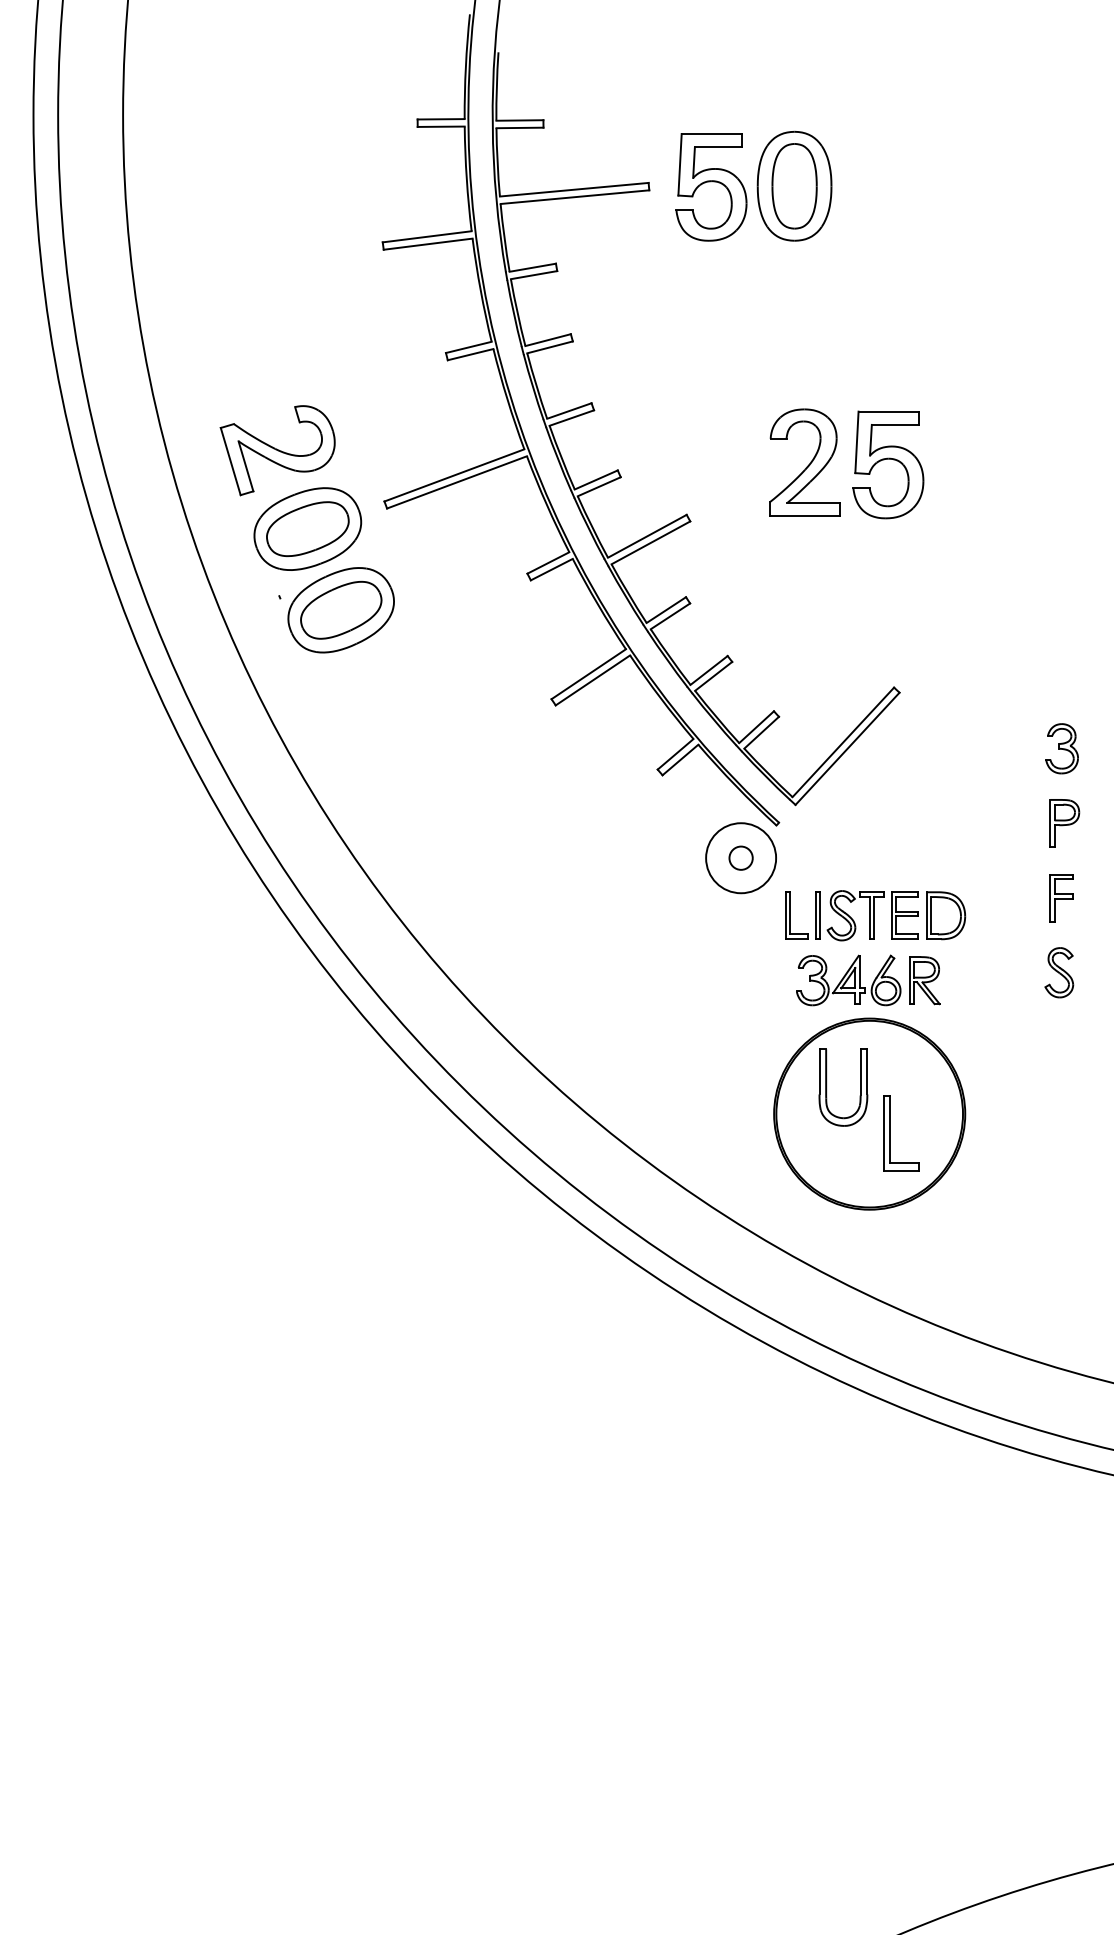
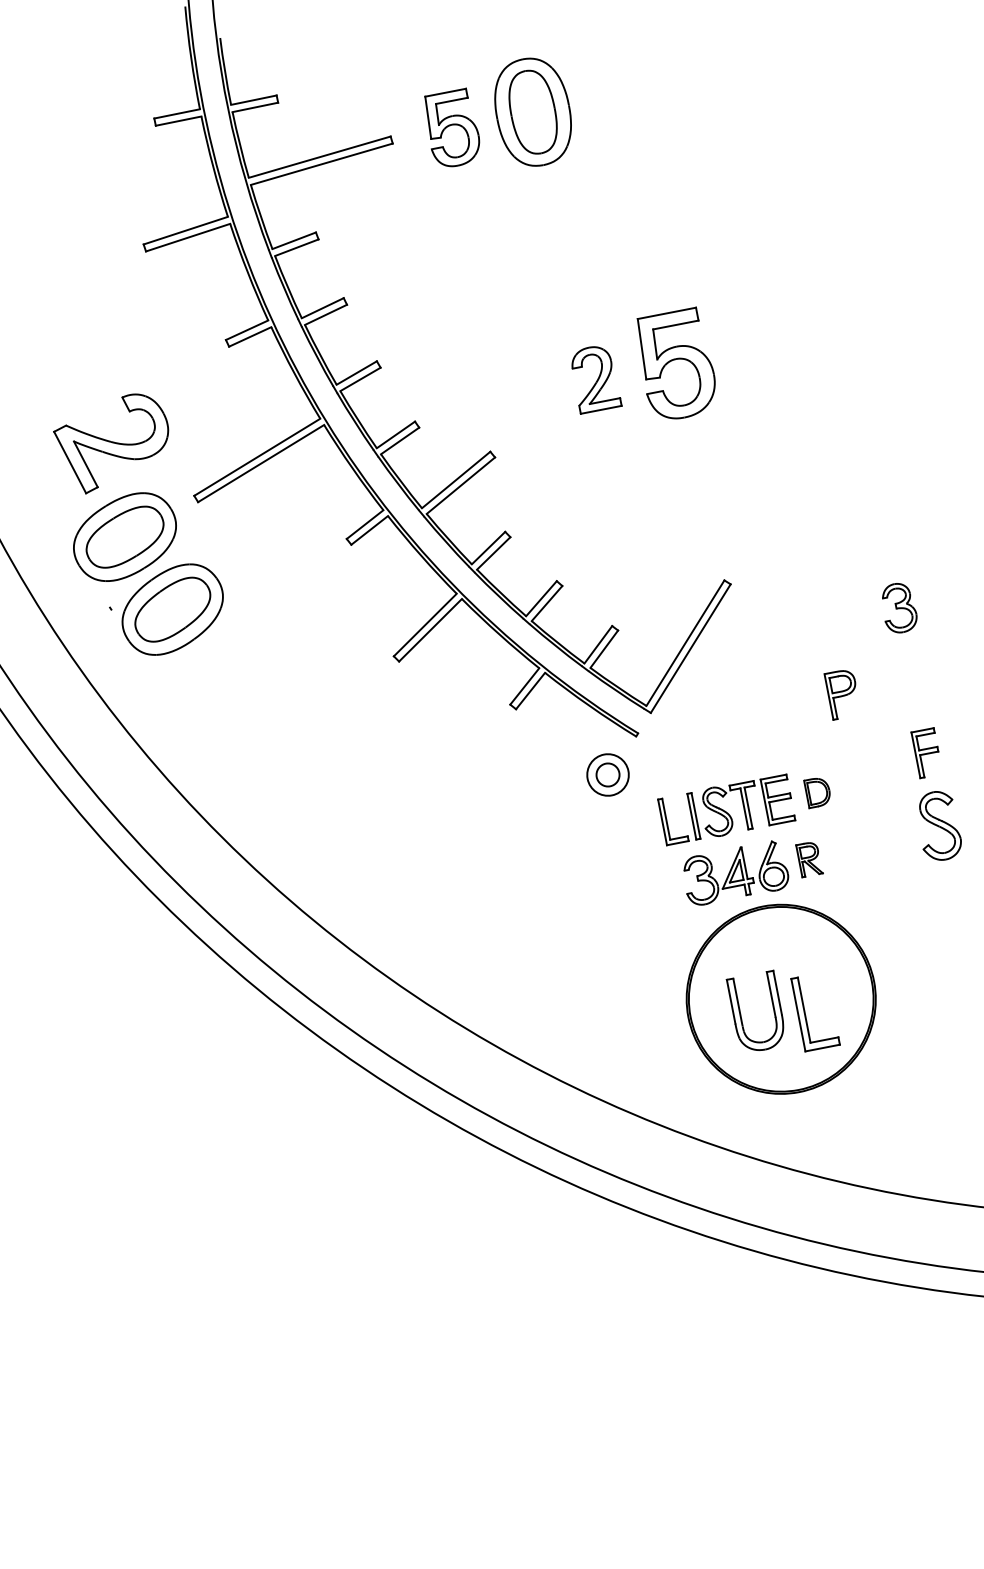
part: (711, 187) -> (452, 129), size x0.7
part: (277, 450) -> (113, 443), moved
part: (804, 462) -> (594, 378), size x0.6
part: (1064, 823) -> (842, 694), moved
circle: (741, 858) -> (608, 775), size x0.6
part: (946, 915) -> (818, 791), size x0.6
part: (1059, 972) -> (938, 825), size x1.4
part: (924, 980) -> (809, 859), size x0.7
part: (827, 1087) -> (741, 1015), moved

